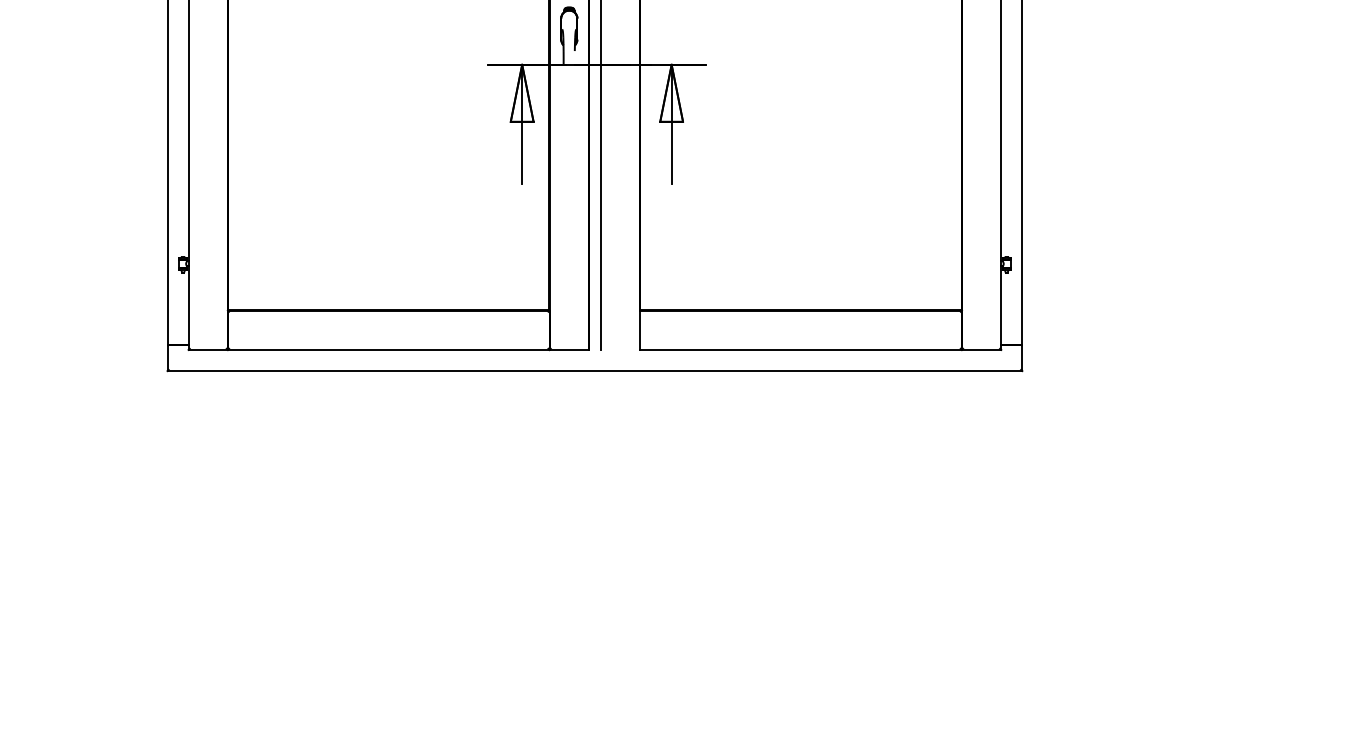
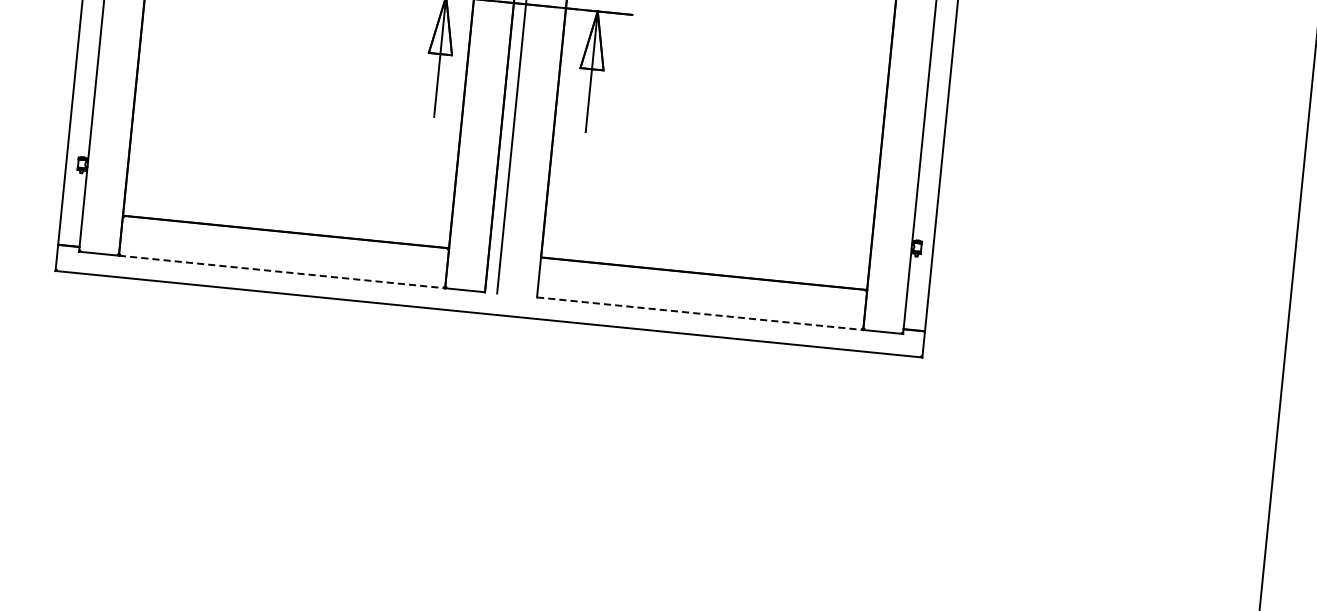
line: (388, 349) -> (281, 271), solid -> dashed
line: (801, 349) -> (700, 313), solid -> dashed

